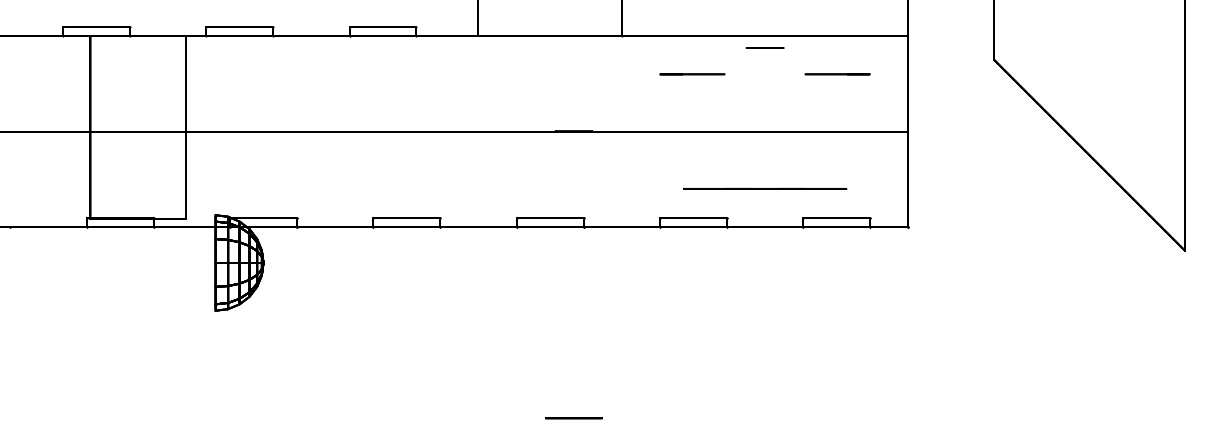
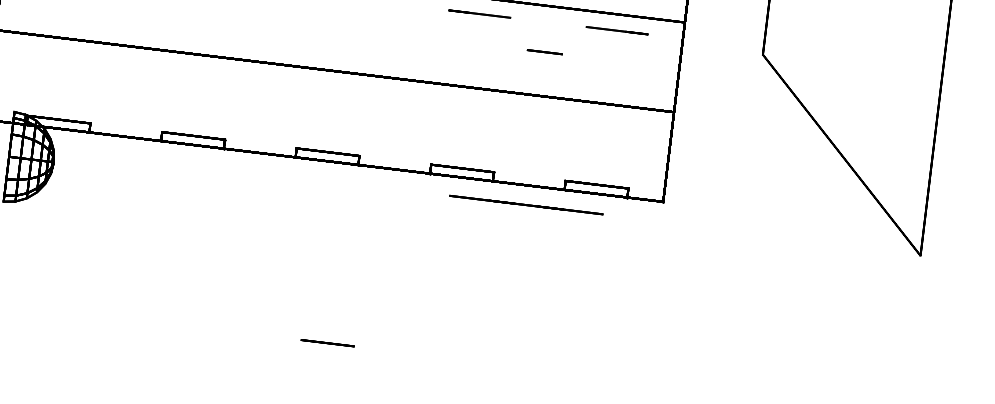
line: (764, 47) -> (544, 51), moved
line: (692, 74) -> (480, 14), moved
line: (837, 74) -> (616, 30), moved
line: (765, 188) -> (526, 204), moved

